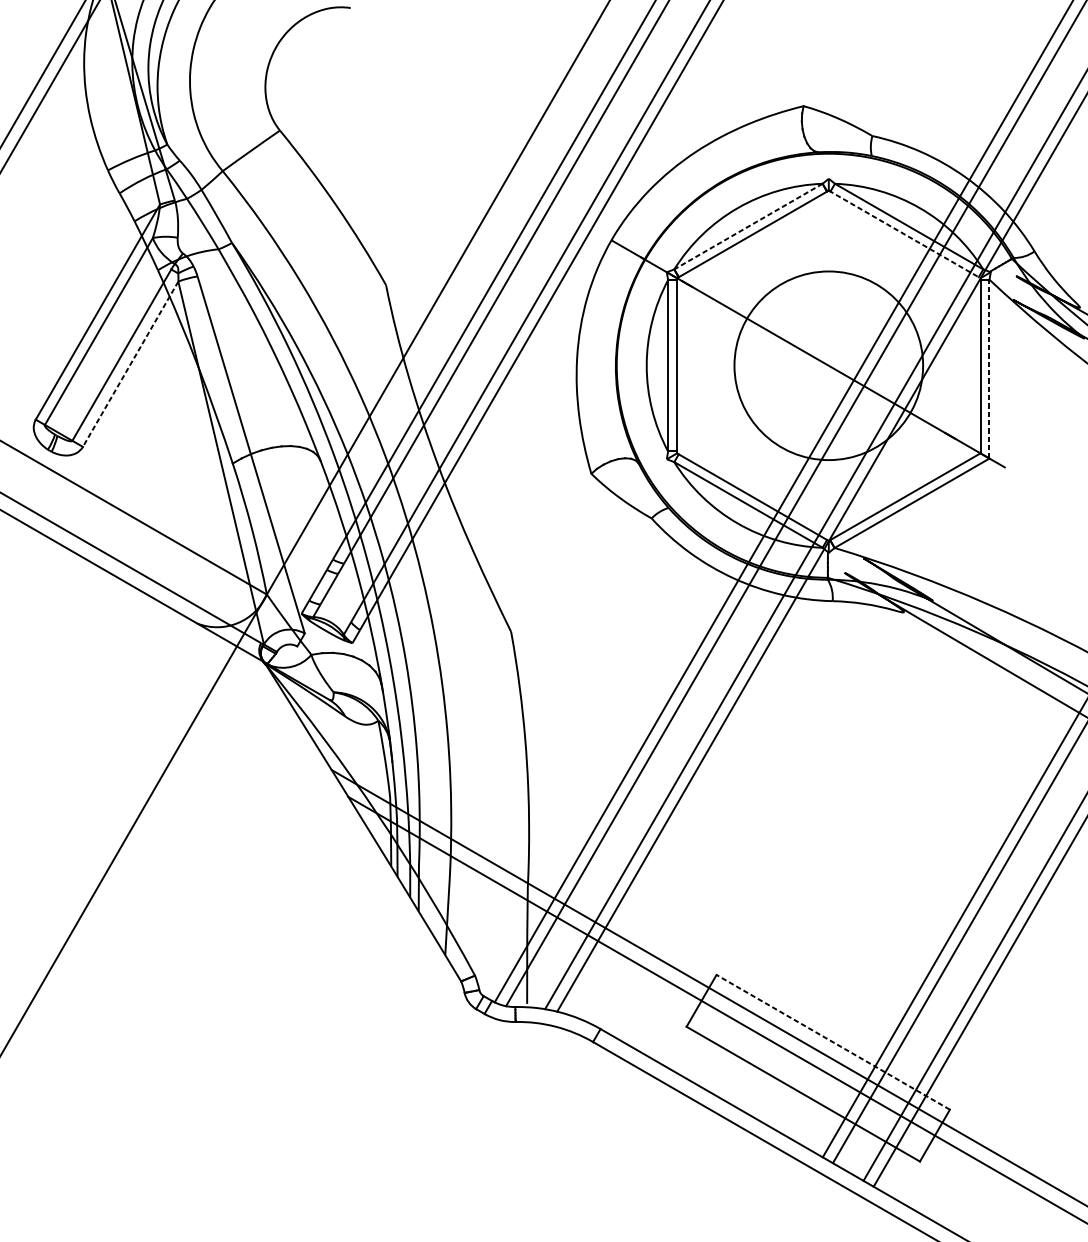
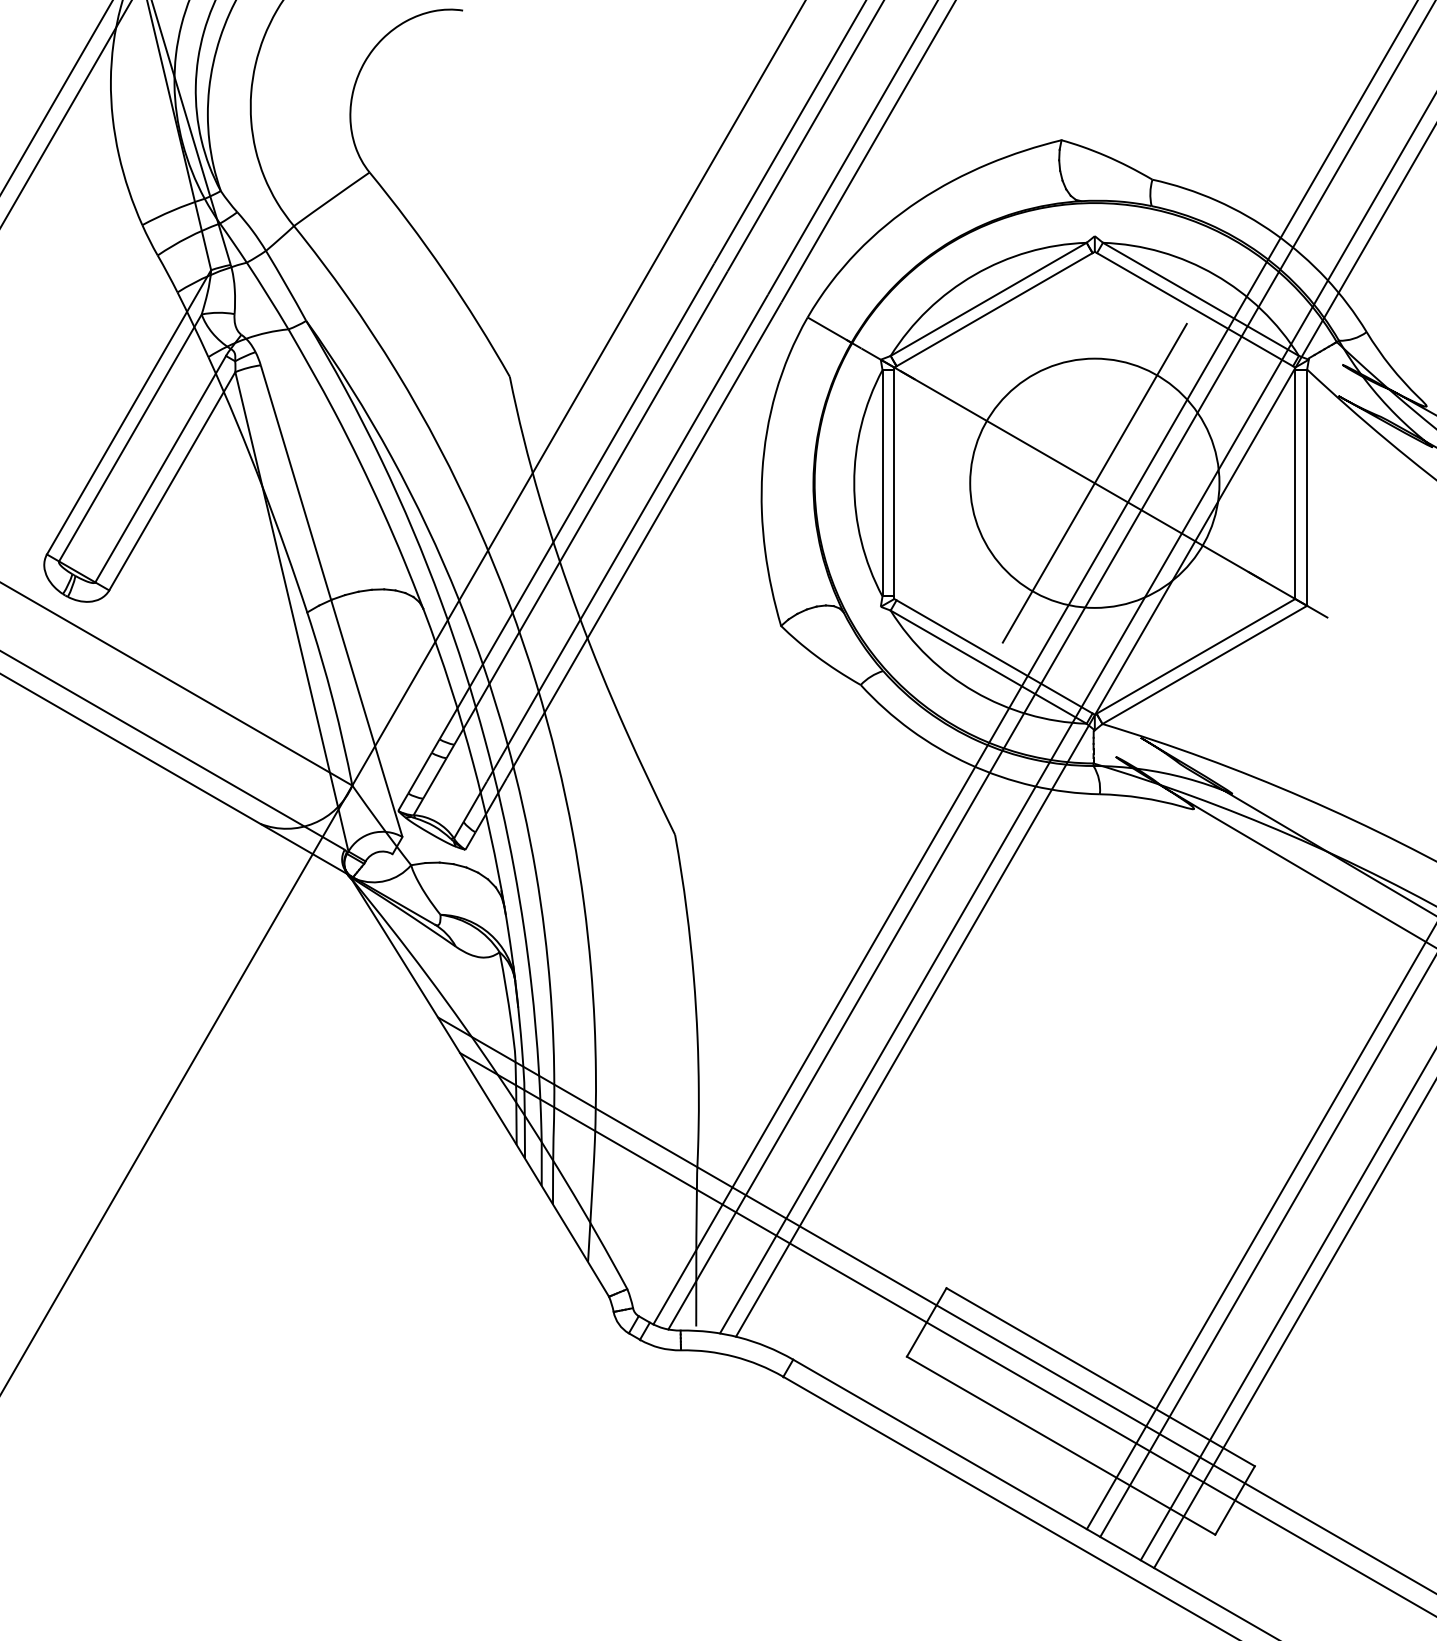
line: (748, 226) -> (988, 299), dashed -> solid
line: (904, 234) -> (1195, 309), dashed -> solid
line: (130, 364) -> (172, 481), dashed -> solid
line: (828, 365) -> (1094, 482), added
line: (989, 368) -> (1307, 487), dashed -> solid
line: (833, 1041) -> (1100, 1376), dashed -> solid

